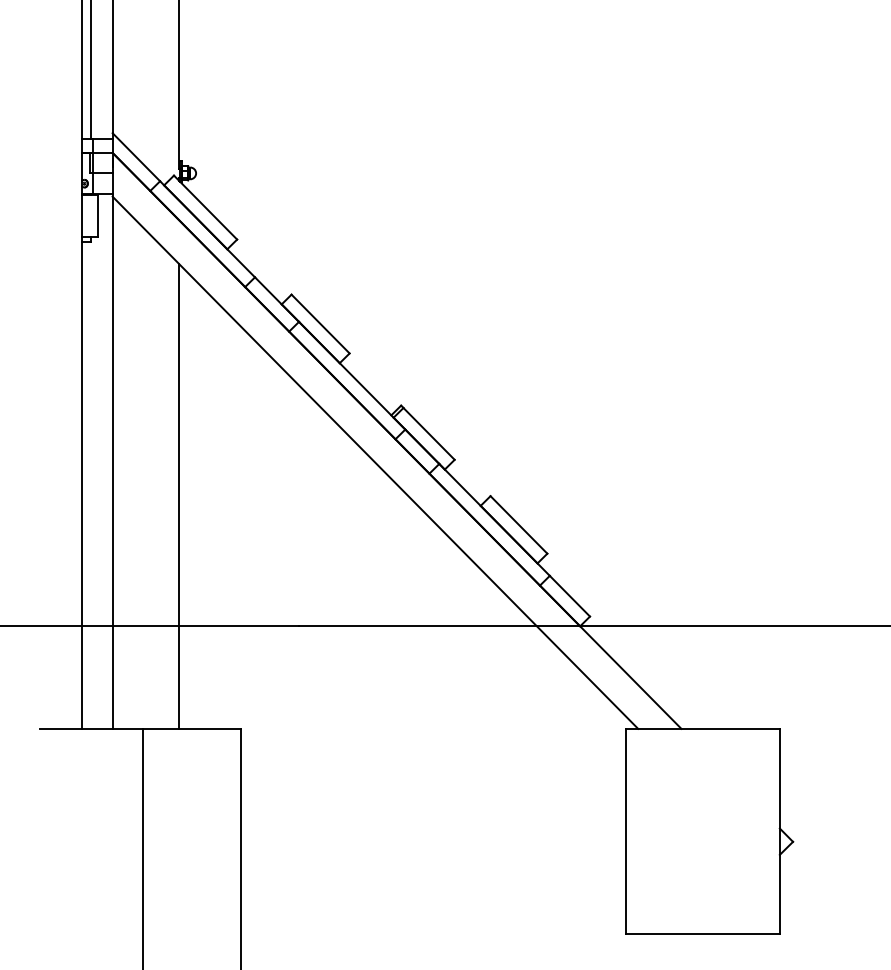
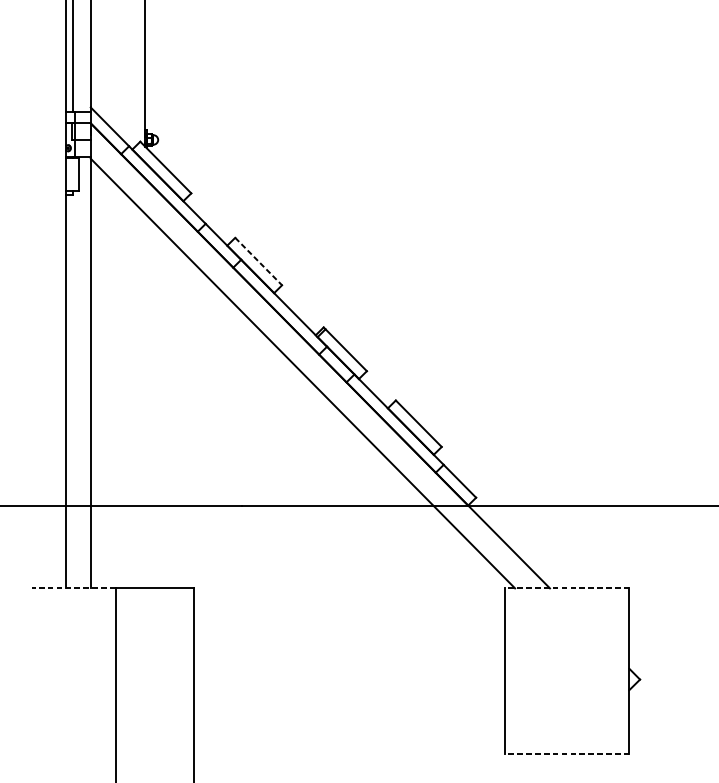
line: (320, 324) -> (258, 261), solid -> dashed
line: (179, 496) -> (144, 400), removed
line: (91, 728) -> (73, 588), solid -> dashed
line: (702, 728) -> (566, 588), solid -> dashed
line: (702, 934) -> (566, 754), solid -> dashed

